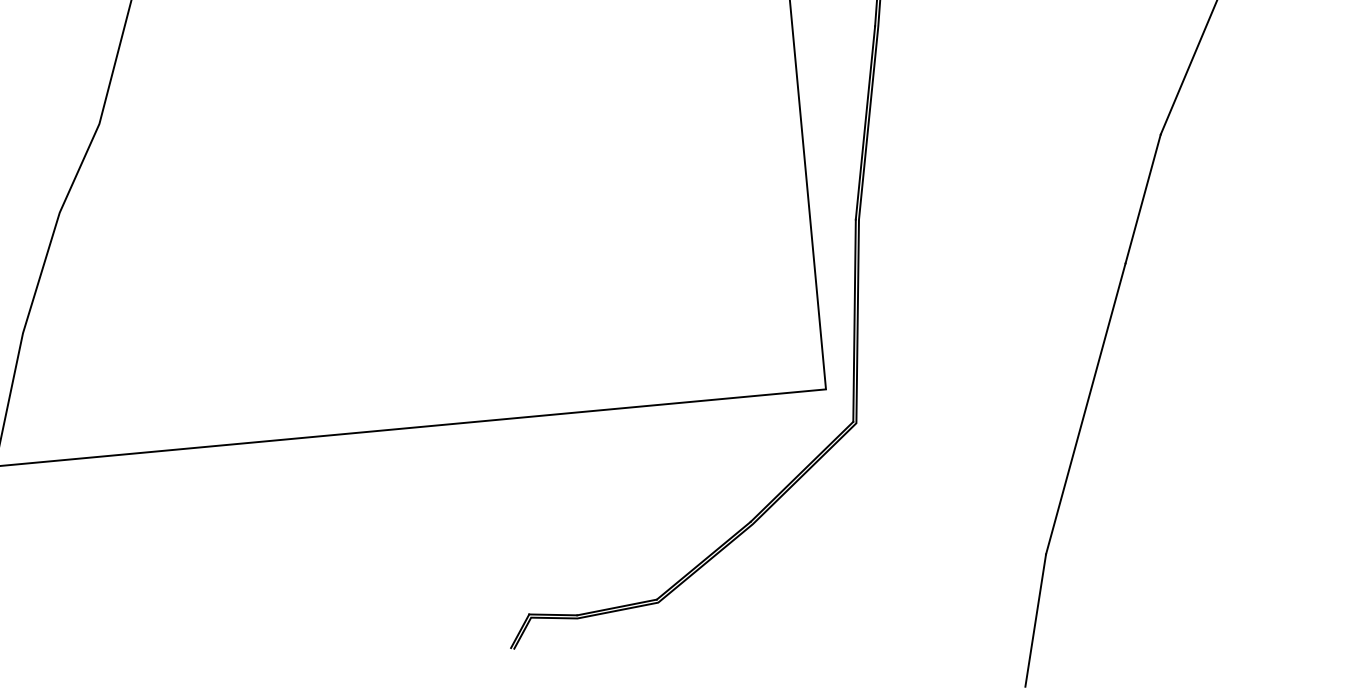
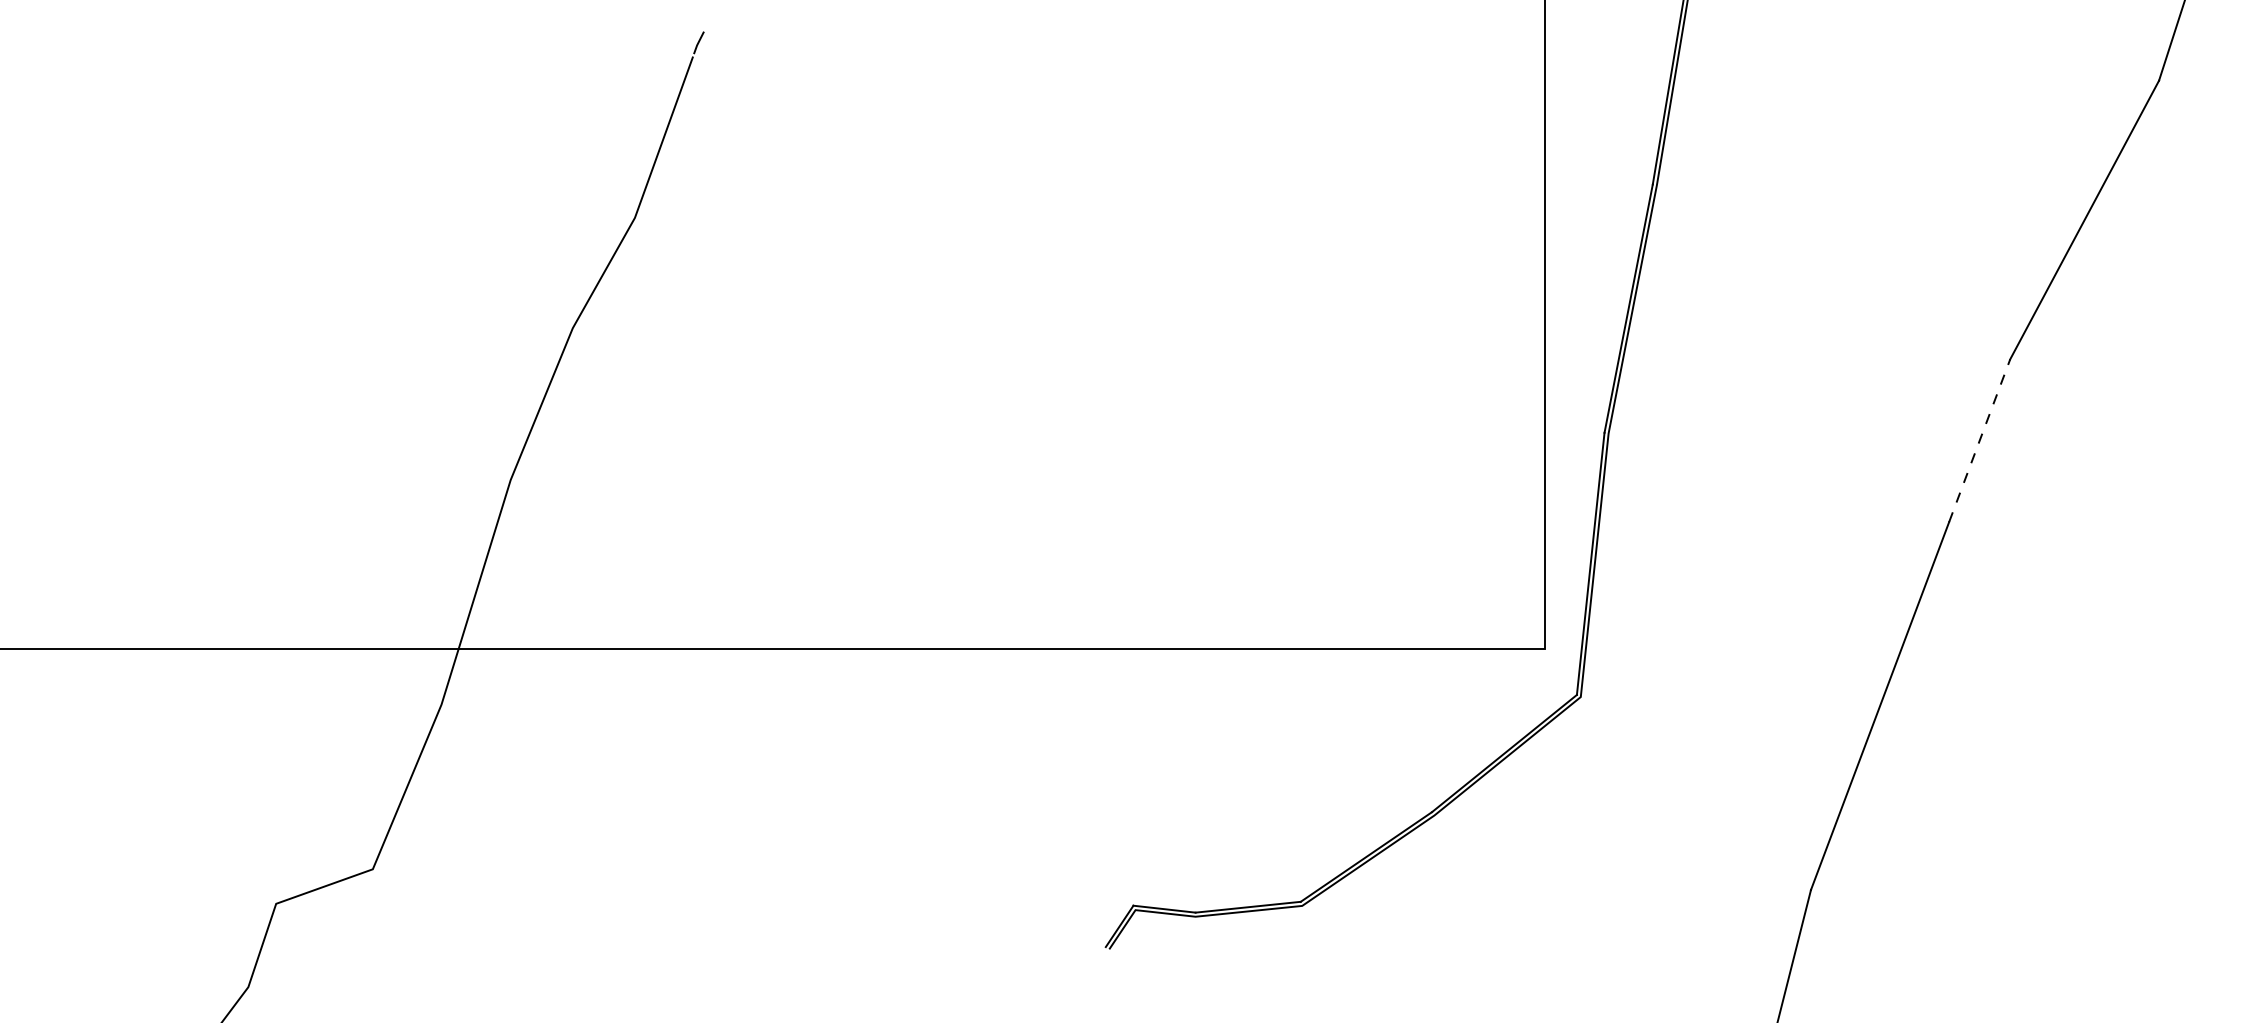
line: (1142, 198) -> (1979, 440), solid -> dashed

